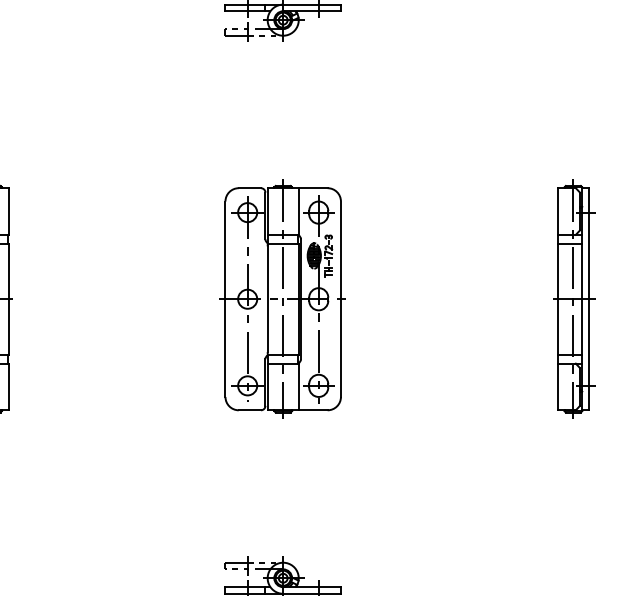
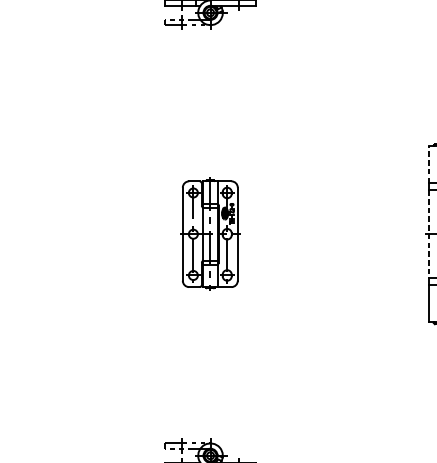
line: (557, 211) -> (428, 164), solid -> dashed
part: (282, 298) -> (209, 233), size x0.6
line: (557, 299) -> (428, 234), solid -> dashed

